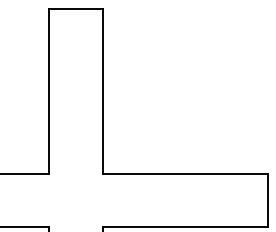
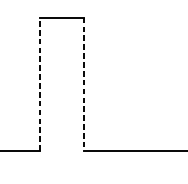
line: (48, 91) -> (40, 84), solid -> dashed
line: (103, 91) -> (84, 84), solid -> dashed

